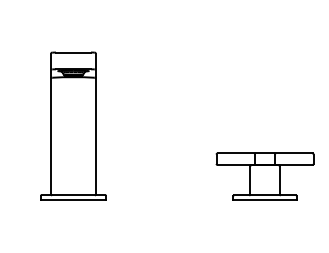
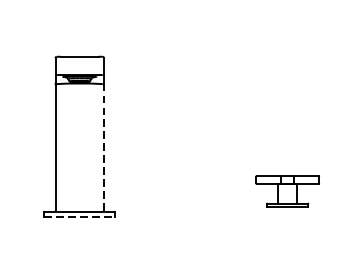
line: (95, 136) -> (103, 147), solid -> dashed
part: (264, 176) -> (287, 191), size x0.6
line: (73, 200) -> (79, 217), solid -> dashed

